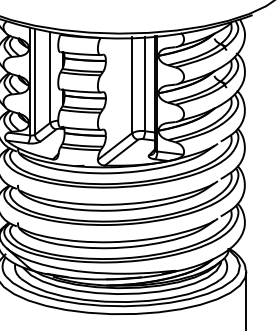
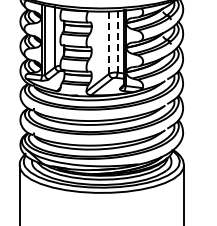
line: (132, 83) -> (109, 41), solid -> dashed
line: (145, 85) -> (117, 42), solid -> dashed

